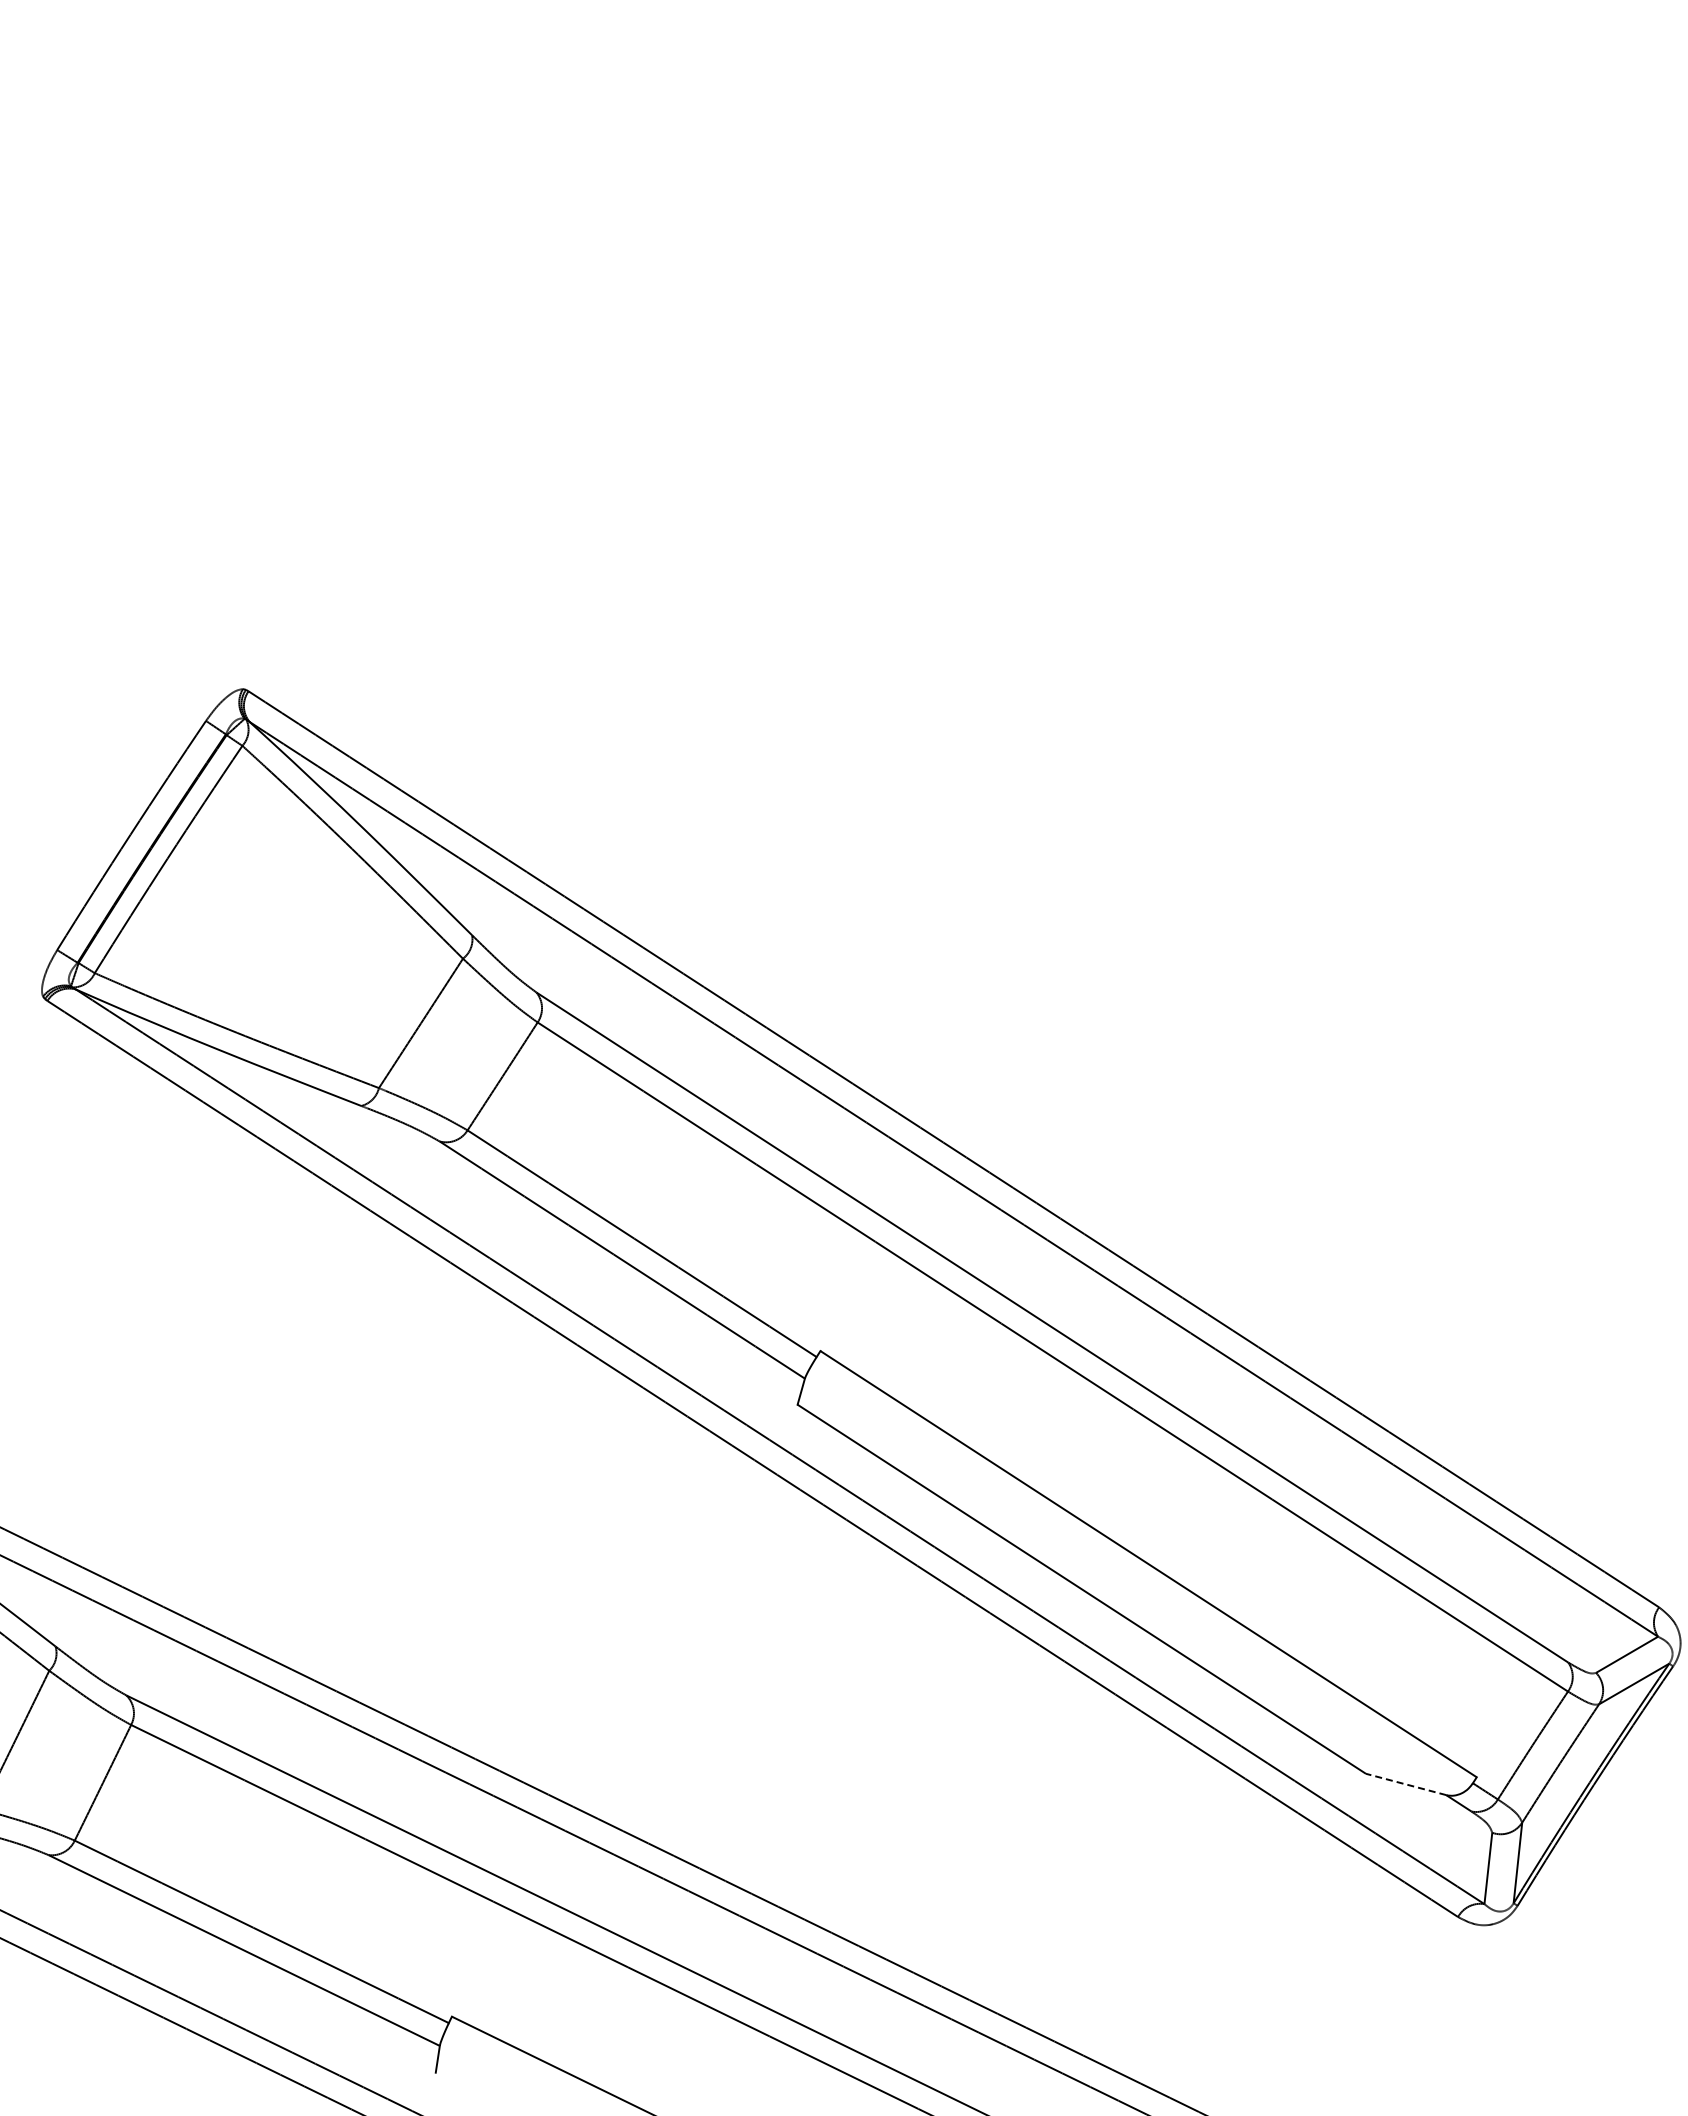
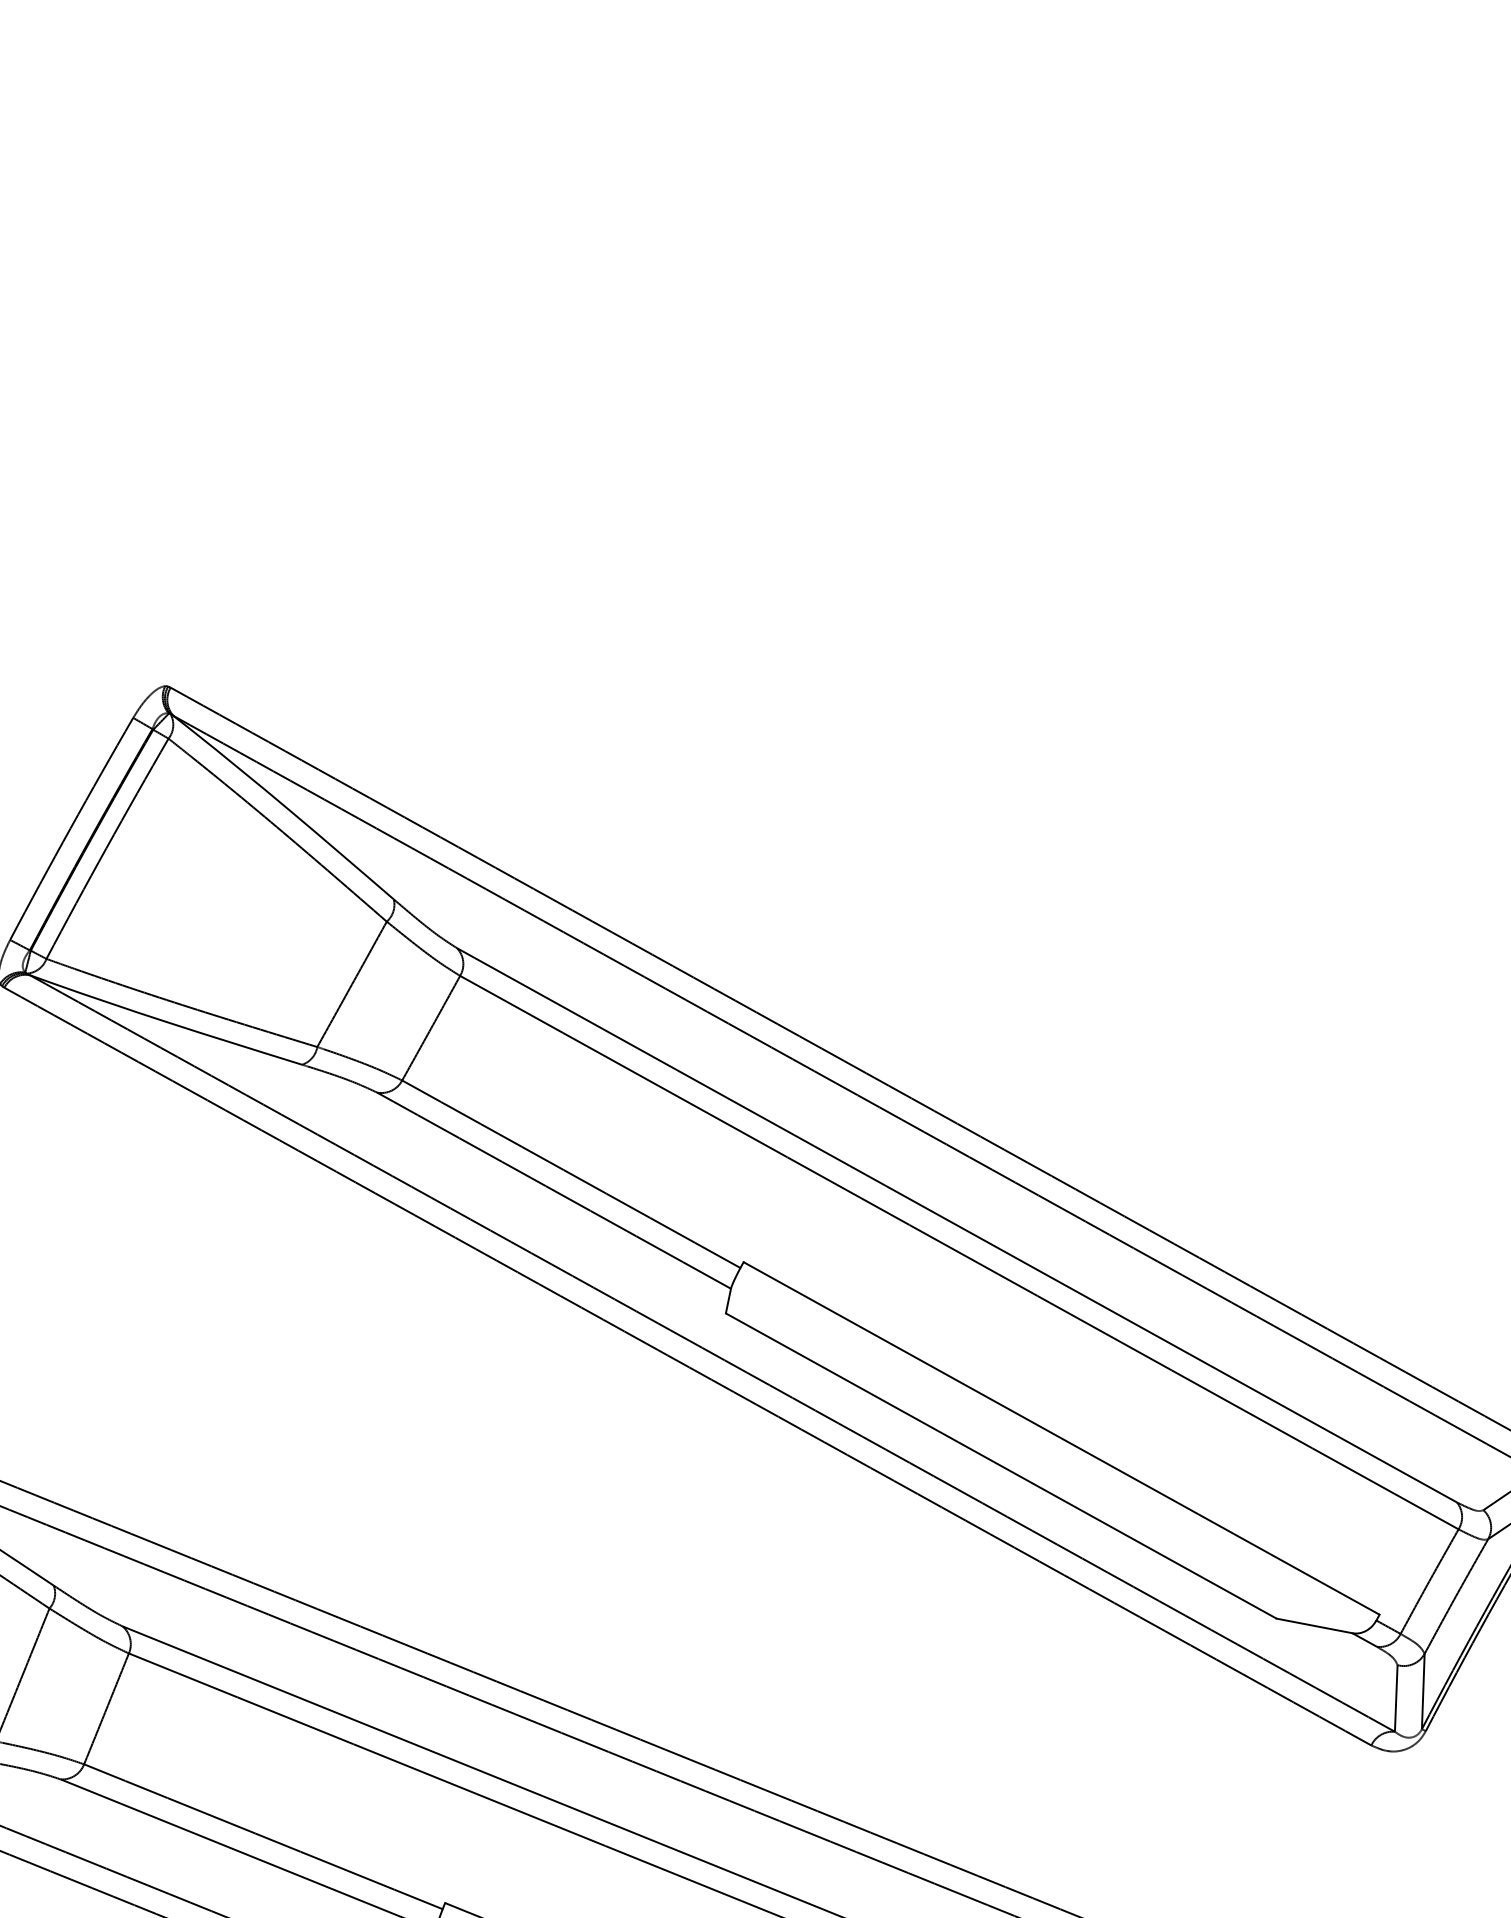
line: (1406, 1784) -> (1314, 1625), dashed -> solid

